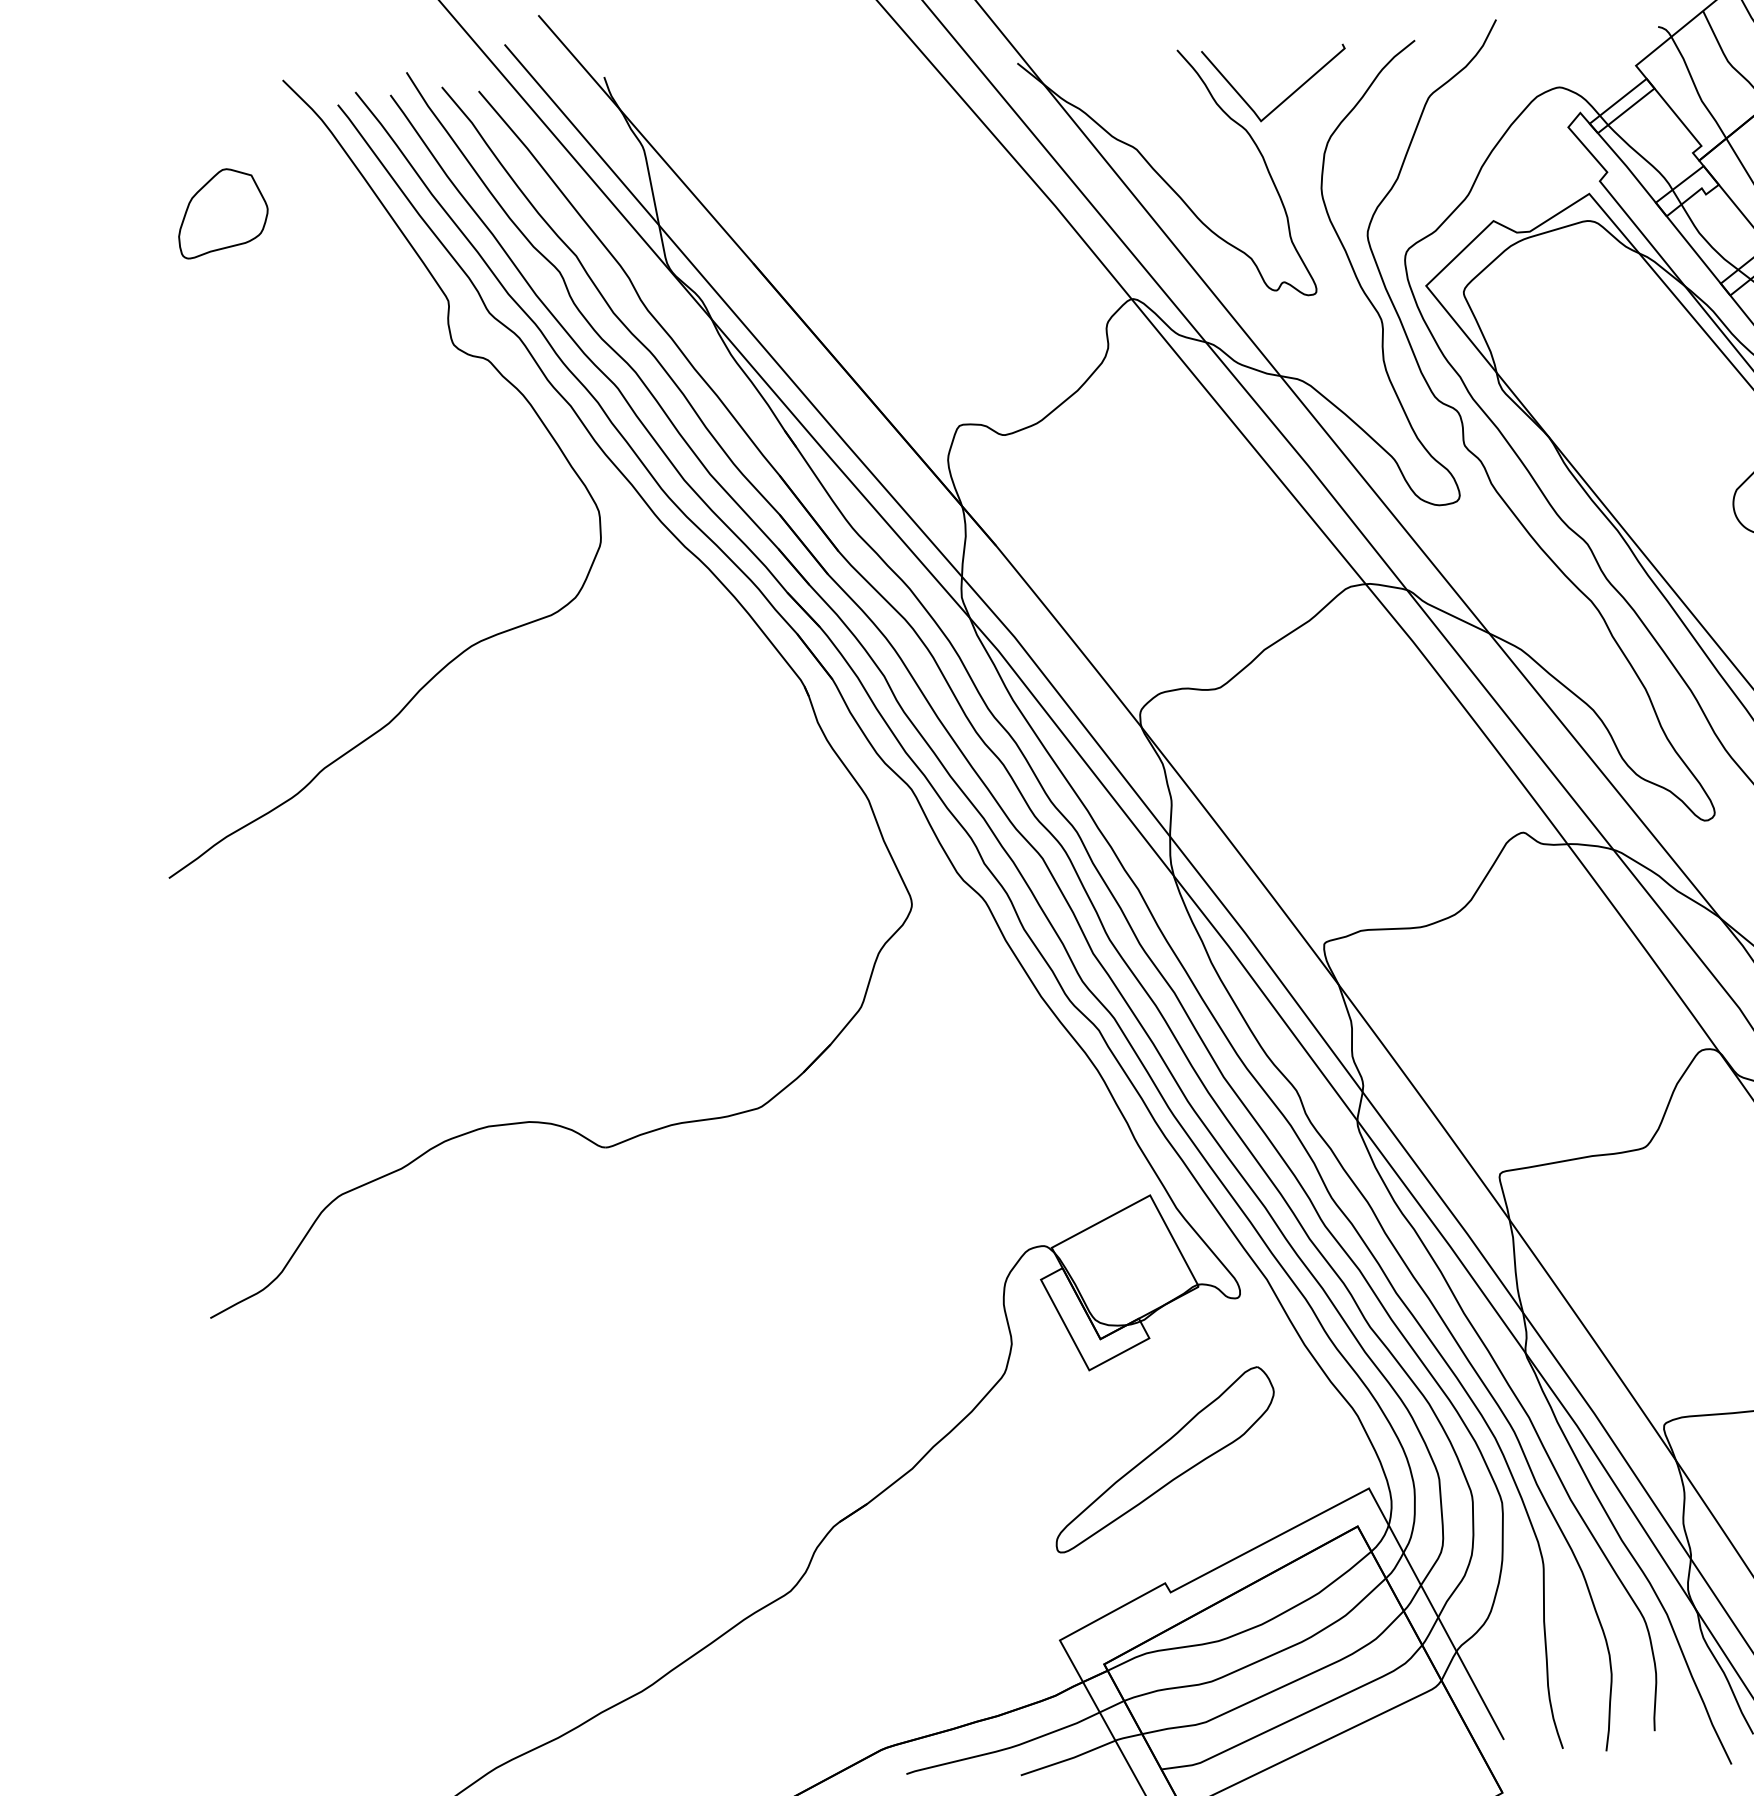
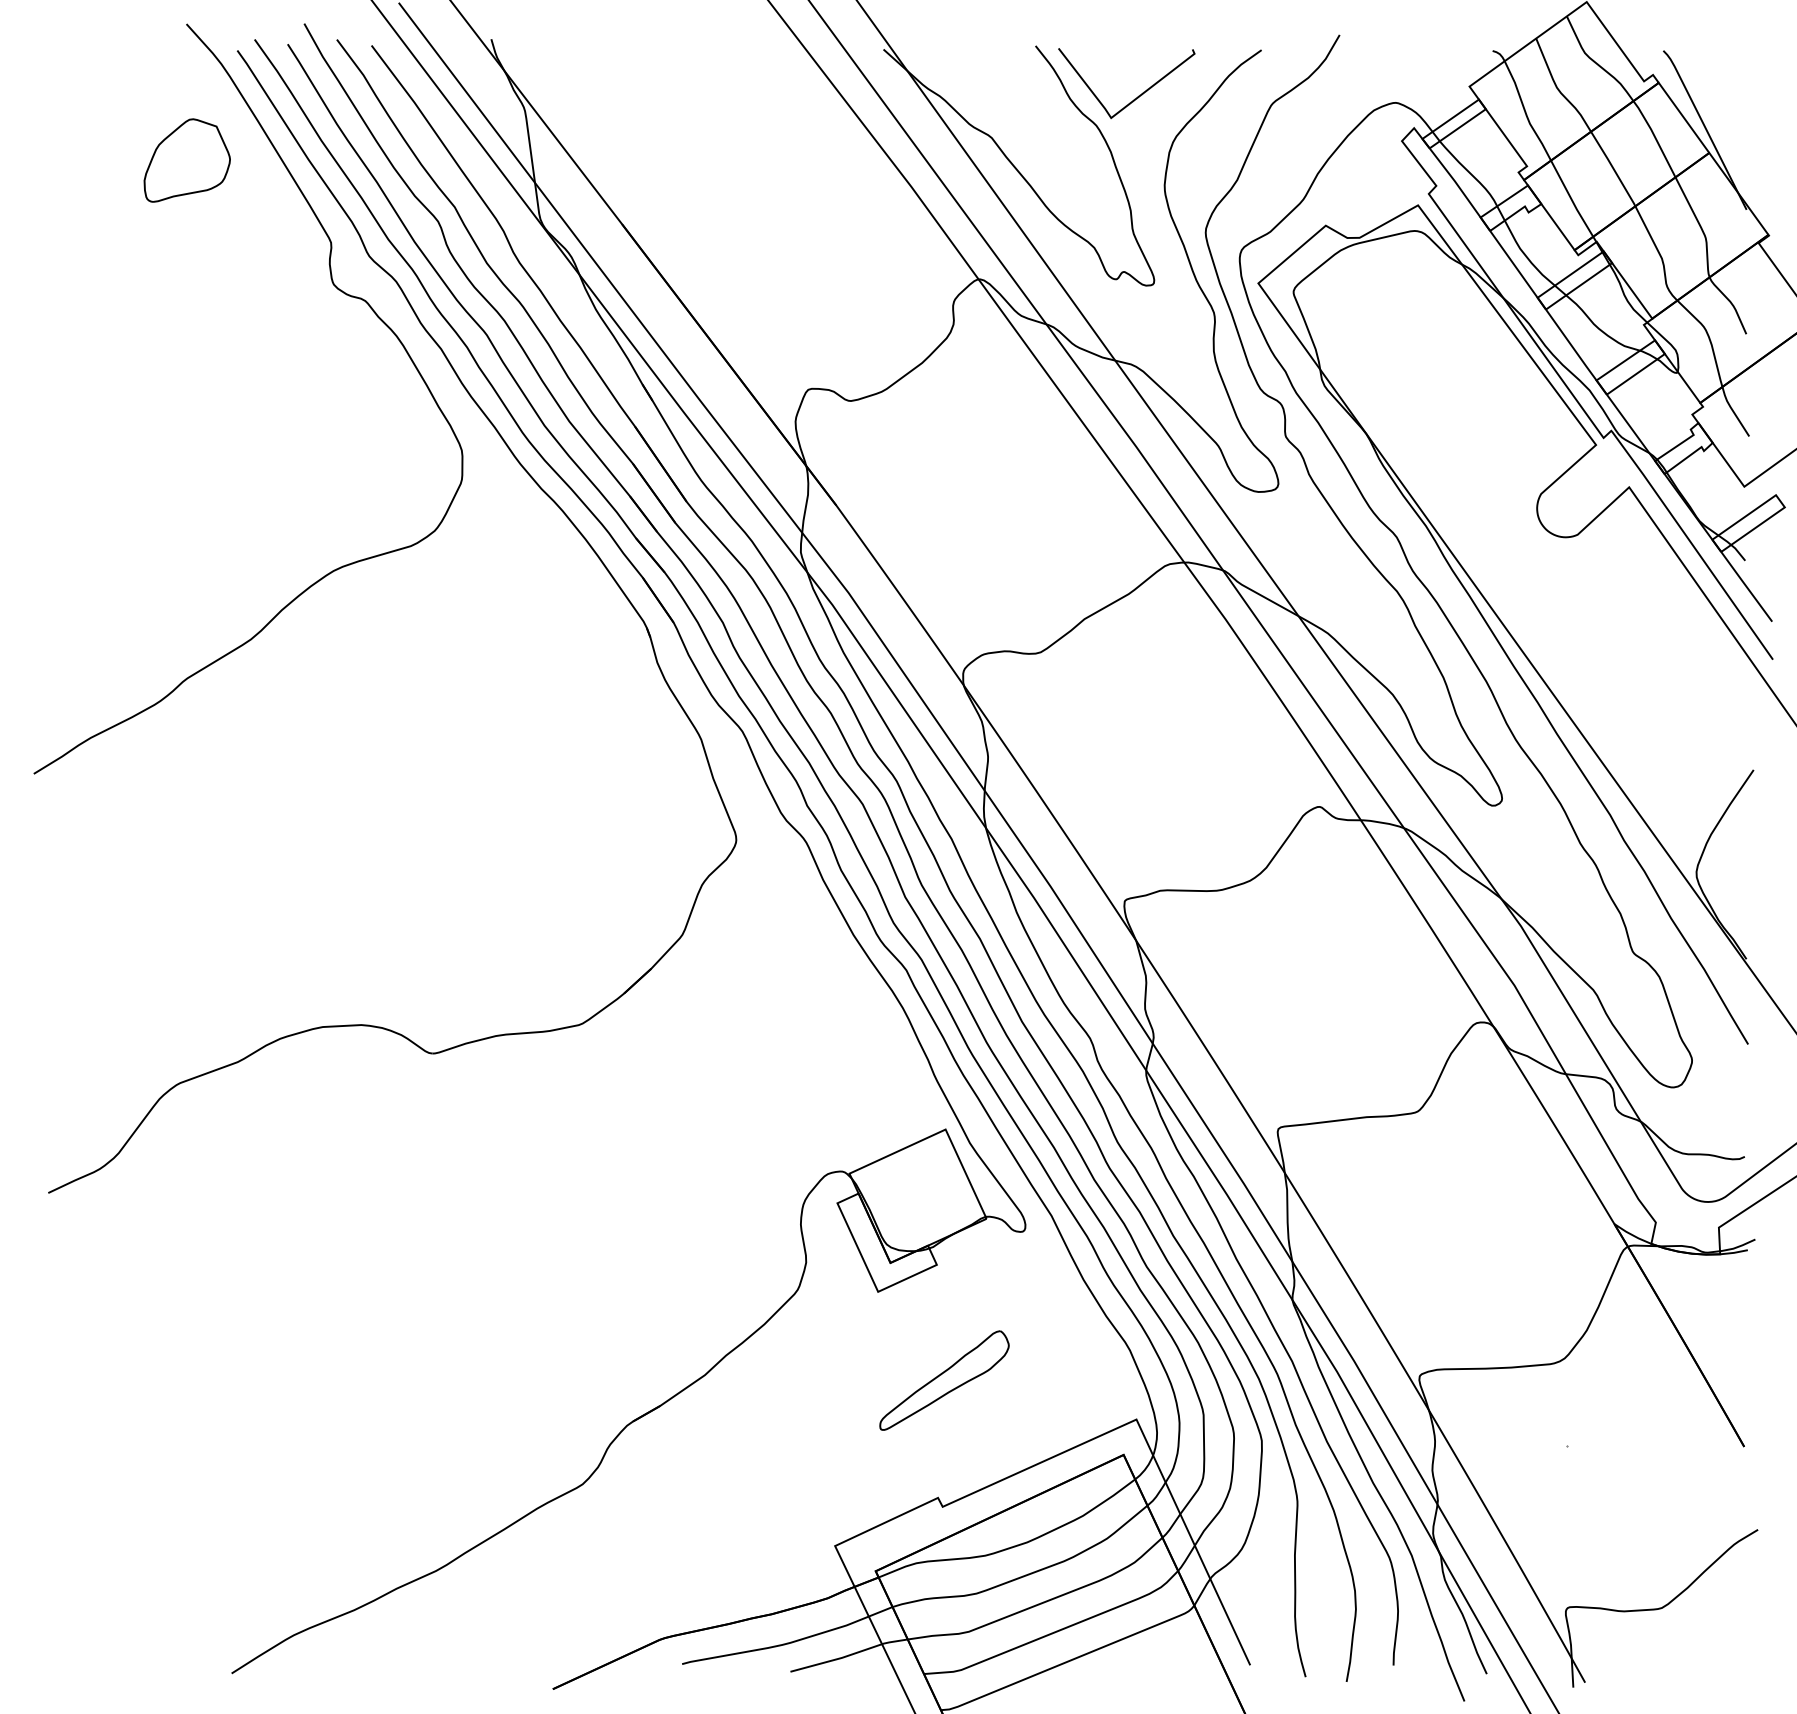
part: (221, 212) -> (186, 160), moved
part: (1164, 1459) -> (944, 1380), size x0.6

